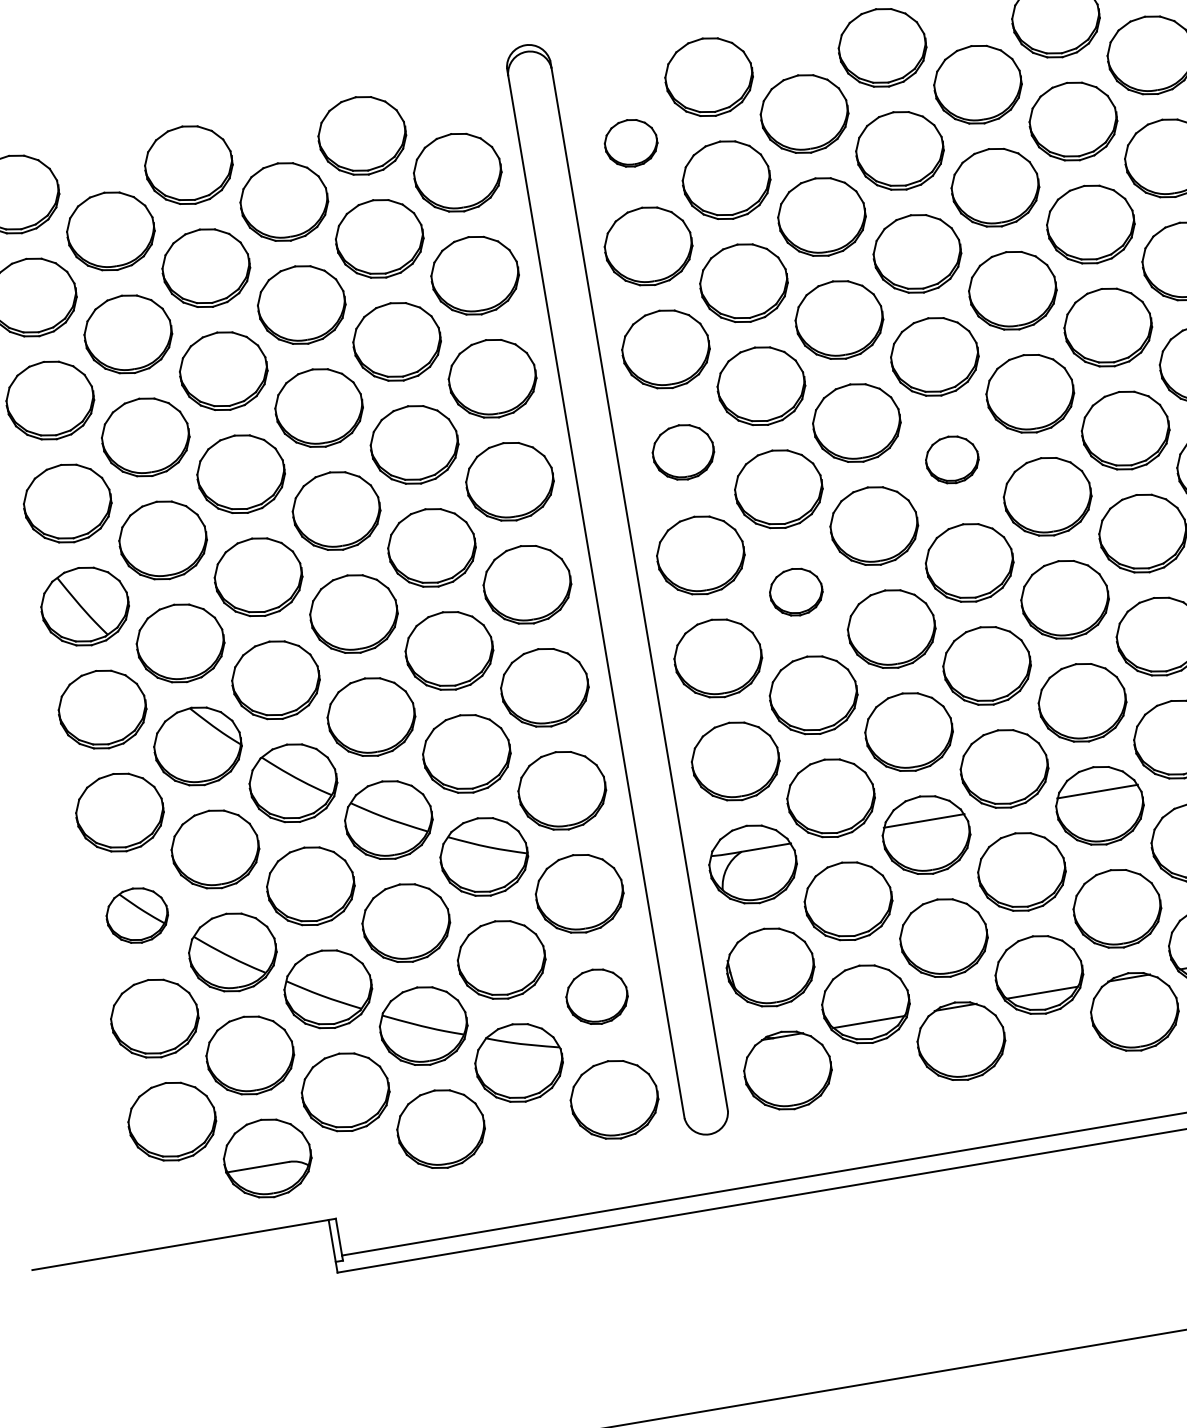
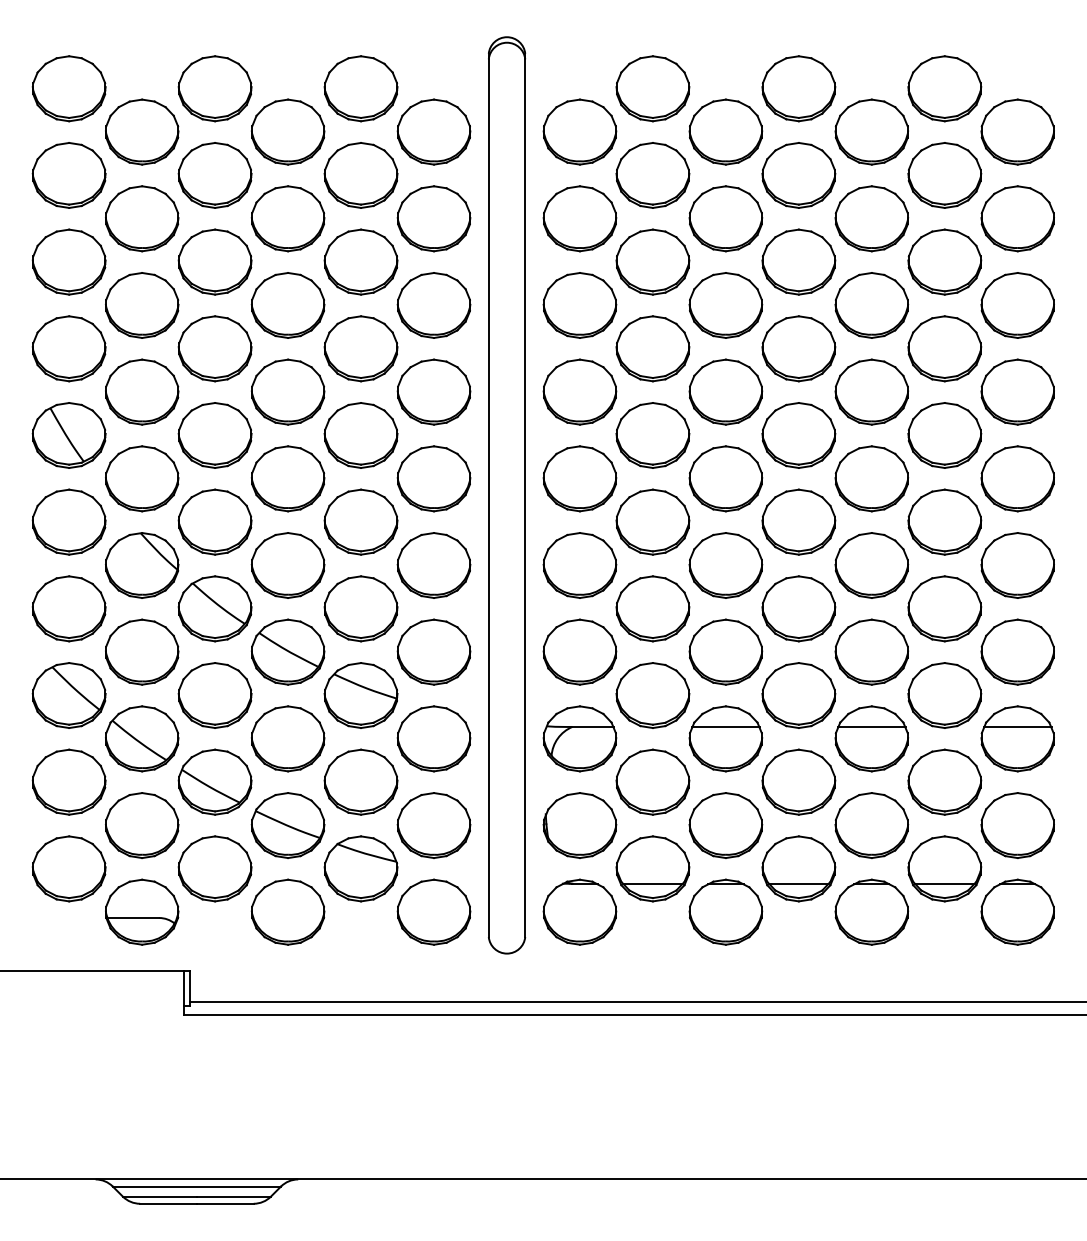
part: (630, 142) -> (579, 131), size x1.67
part: (682, 451) -> (579, 391), size x1.43
part: (951, 460) -> (798, 435), size x1.67
part: (795, 591) -> (652, 521), size x1.67
part: (136, 915) -> (68, 695), size x1.43
part: (596, 996) -> (433, 825), size x1.43

